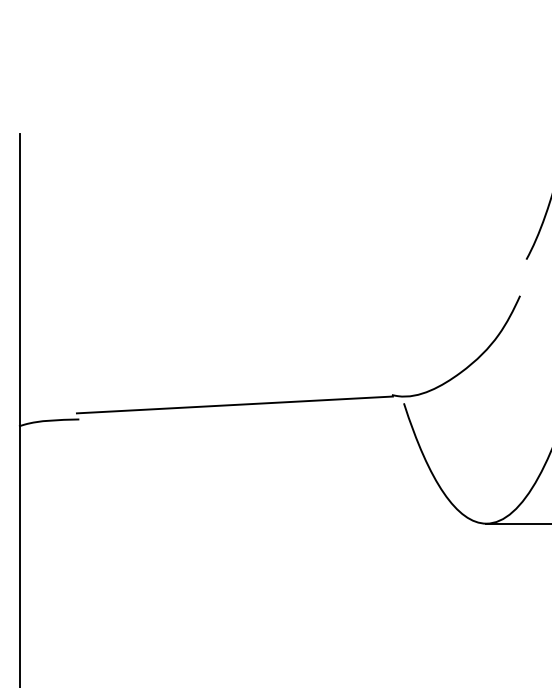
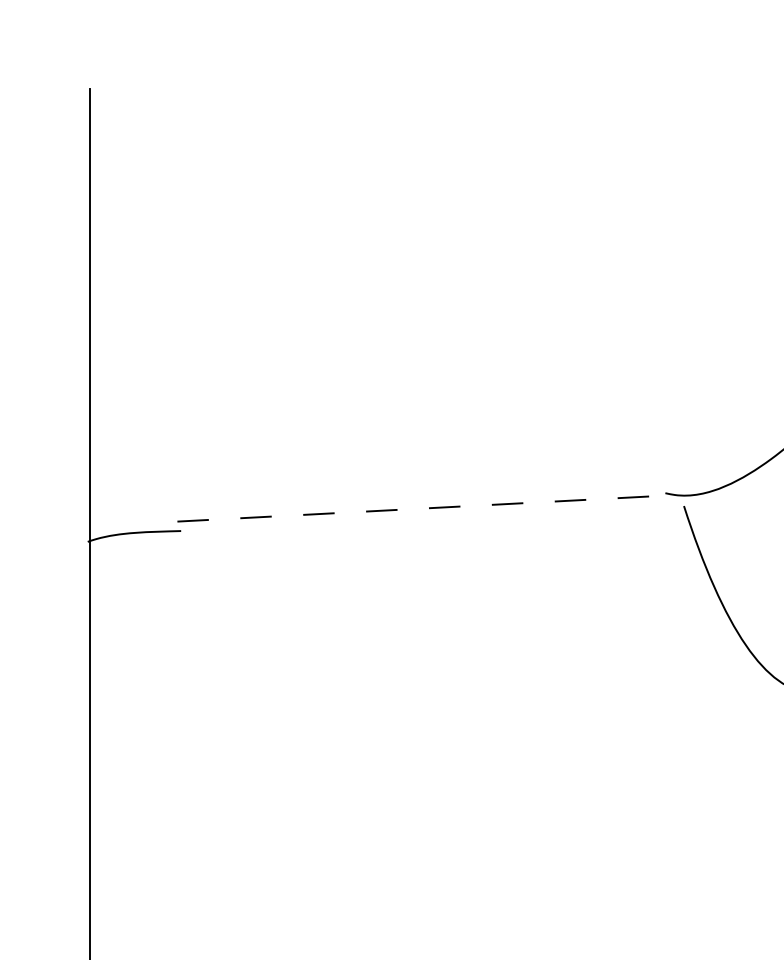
line: (235, 404) -> (423, 507), solid -> dashed

